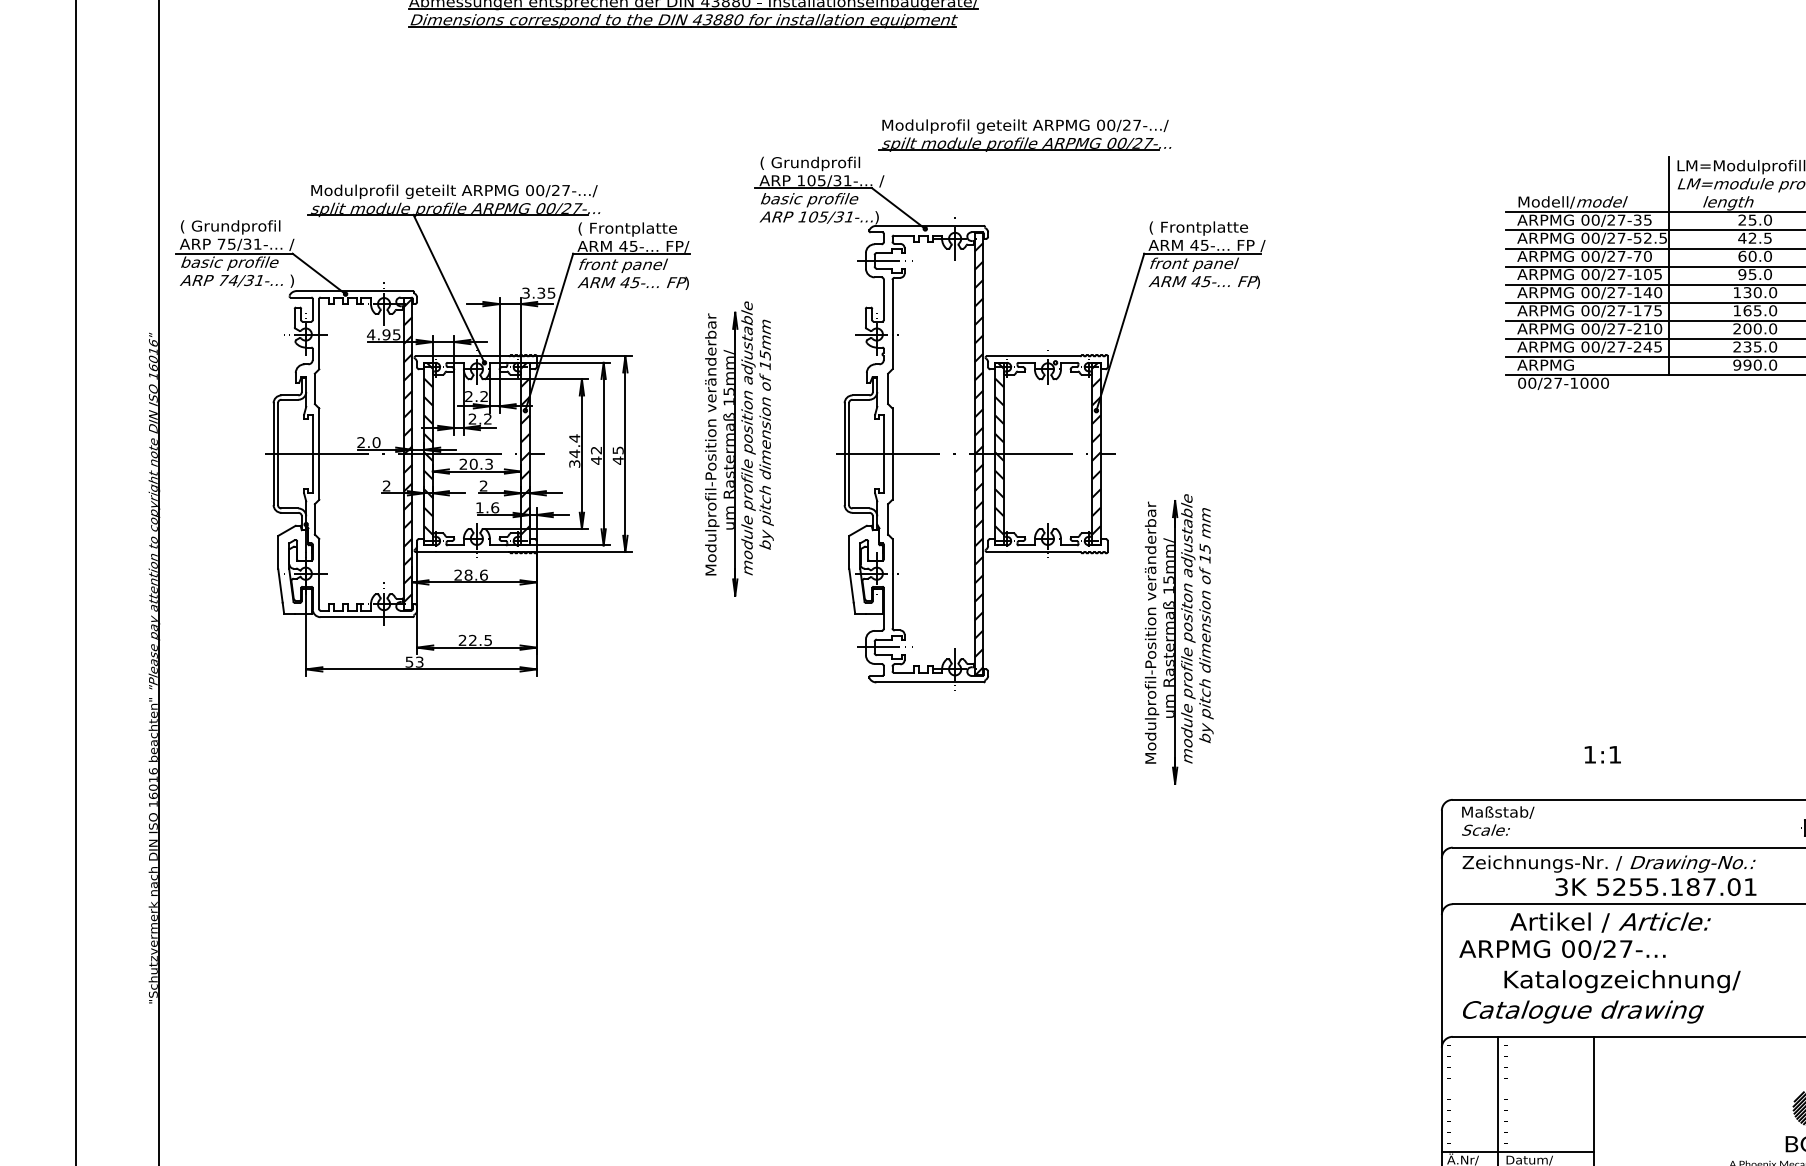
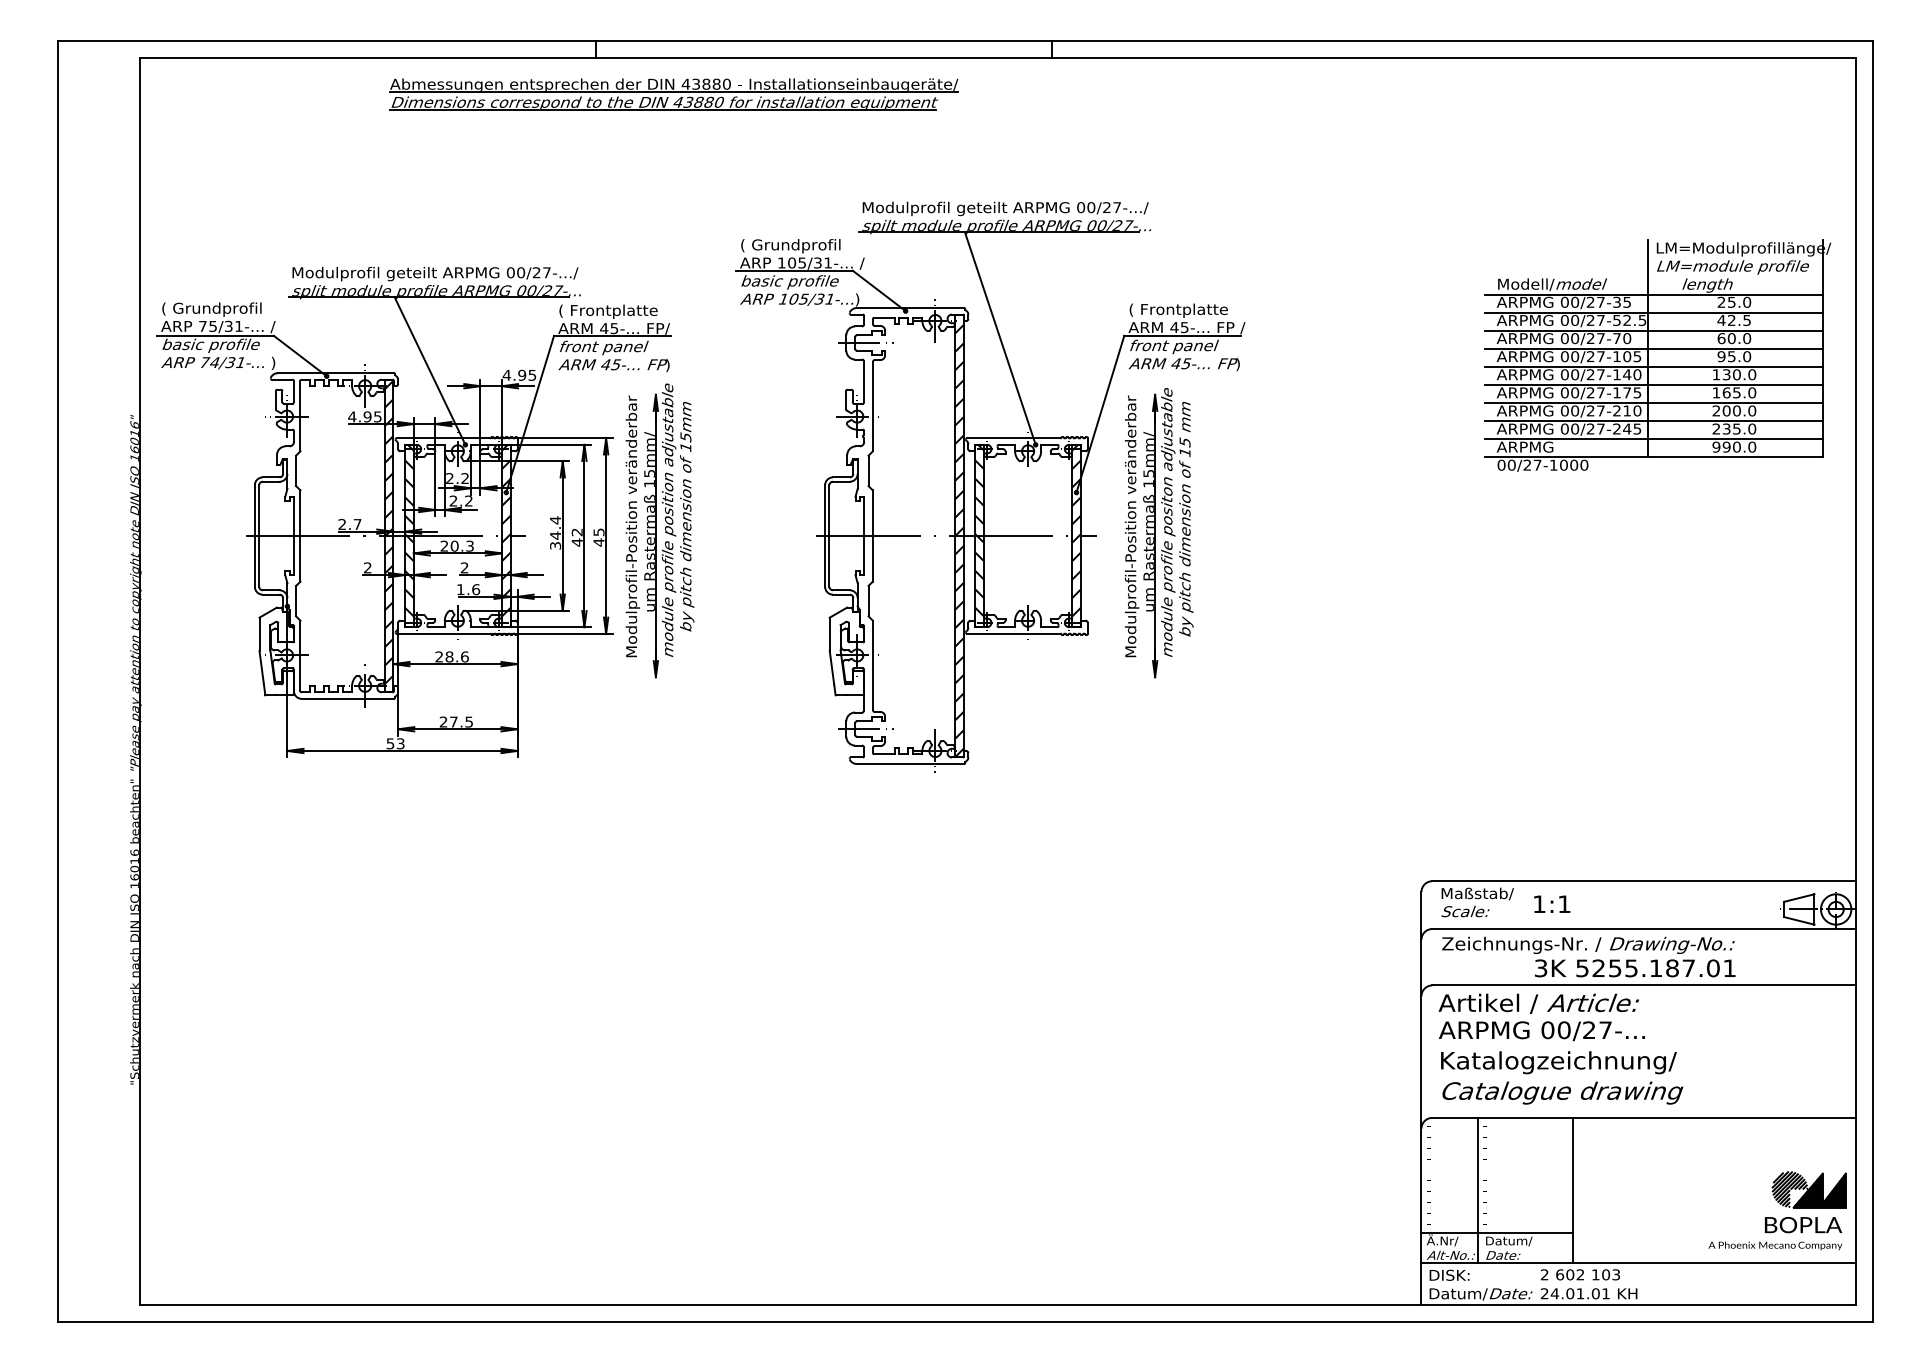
line: (1019, 255) -> (999, 337), added
text: (533, 292) -> (514, 374), 3.35 -> 4.95
text: (376, 442) -> (357, 524), 2.0 -> 2.7
part: (738, 448) -> (659, 530), moved
text: (472, 639) -> (453, 721), 22.5 -> 27.5
part: (1179, 639) -> (1159, 533), moved
text: (1603, 754) -> (1552, 903), moved
text: (1610, 922) -> (1538, 1003), moved
text: (1622, 981) -> (1558, 1062), moved

